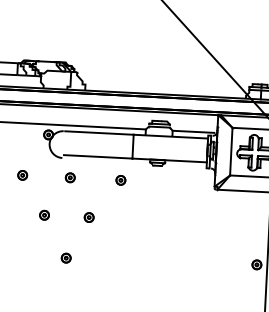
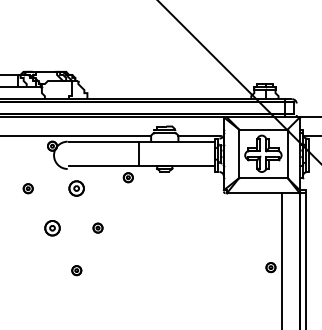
part: (70, 177) -> (76, 188), size x1.6
part: (120, 180) -> (127, 177), moved
part: (44, 214) -> (52, 227), size x1.6

